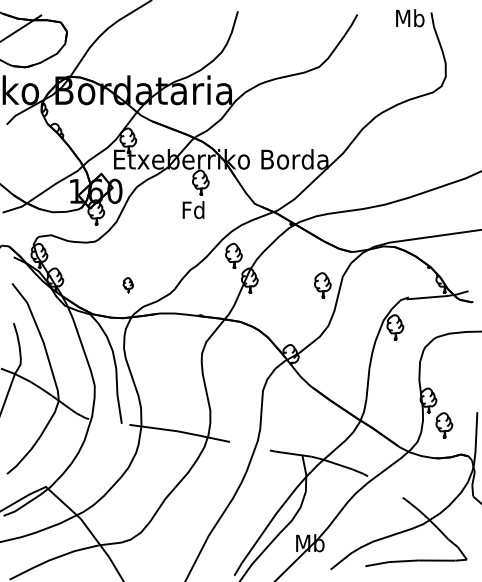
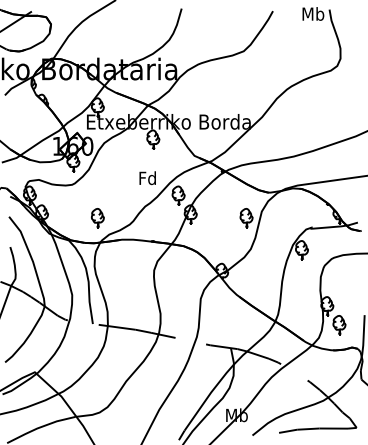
text: (193, 210) -> (147, 178), moved
part: (128, 285) -> (98, 218), size x1.67

